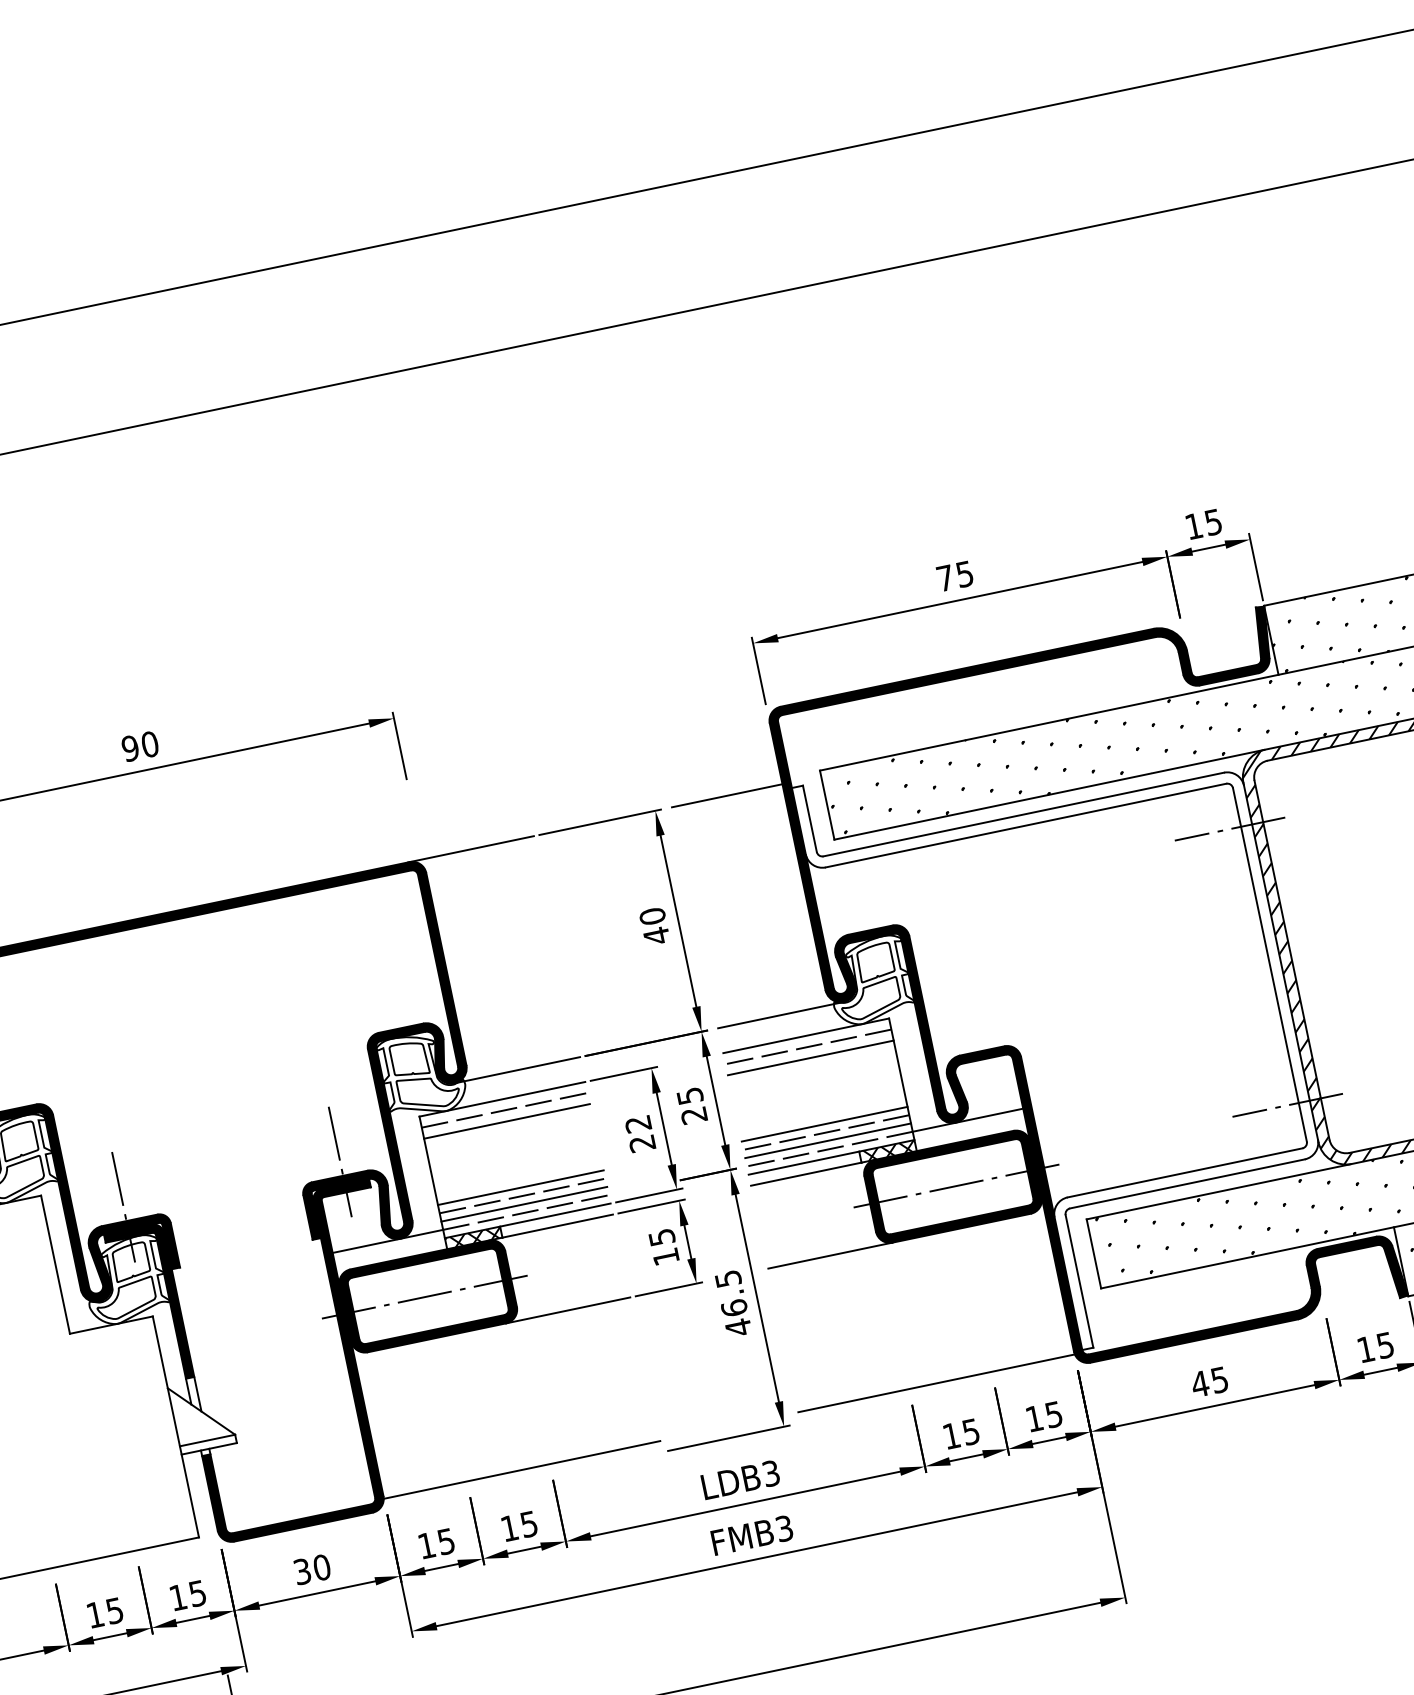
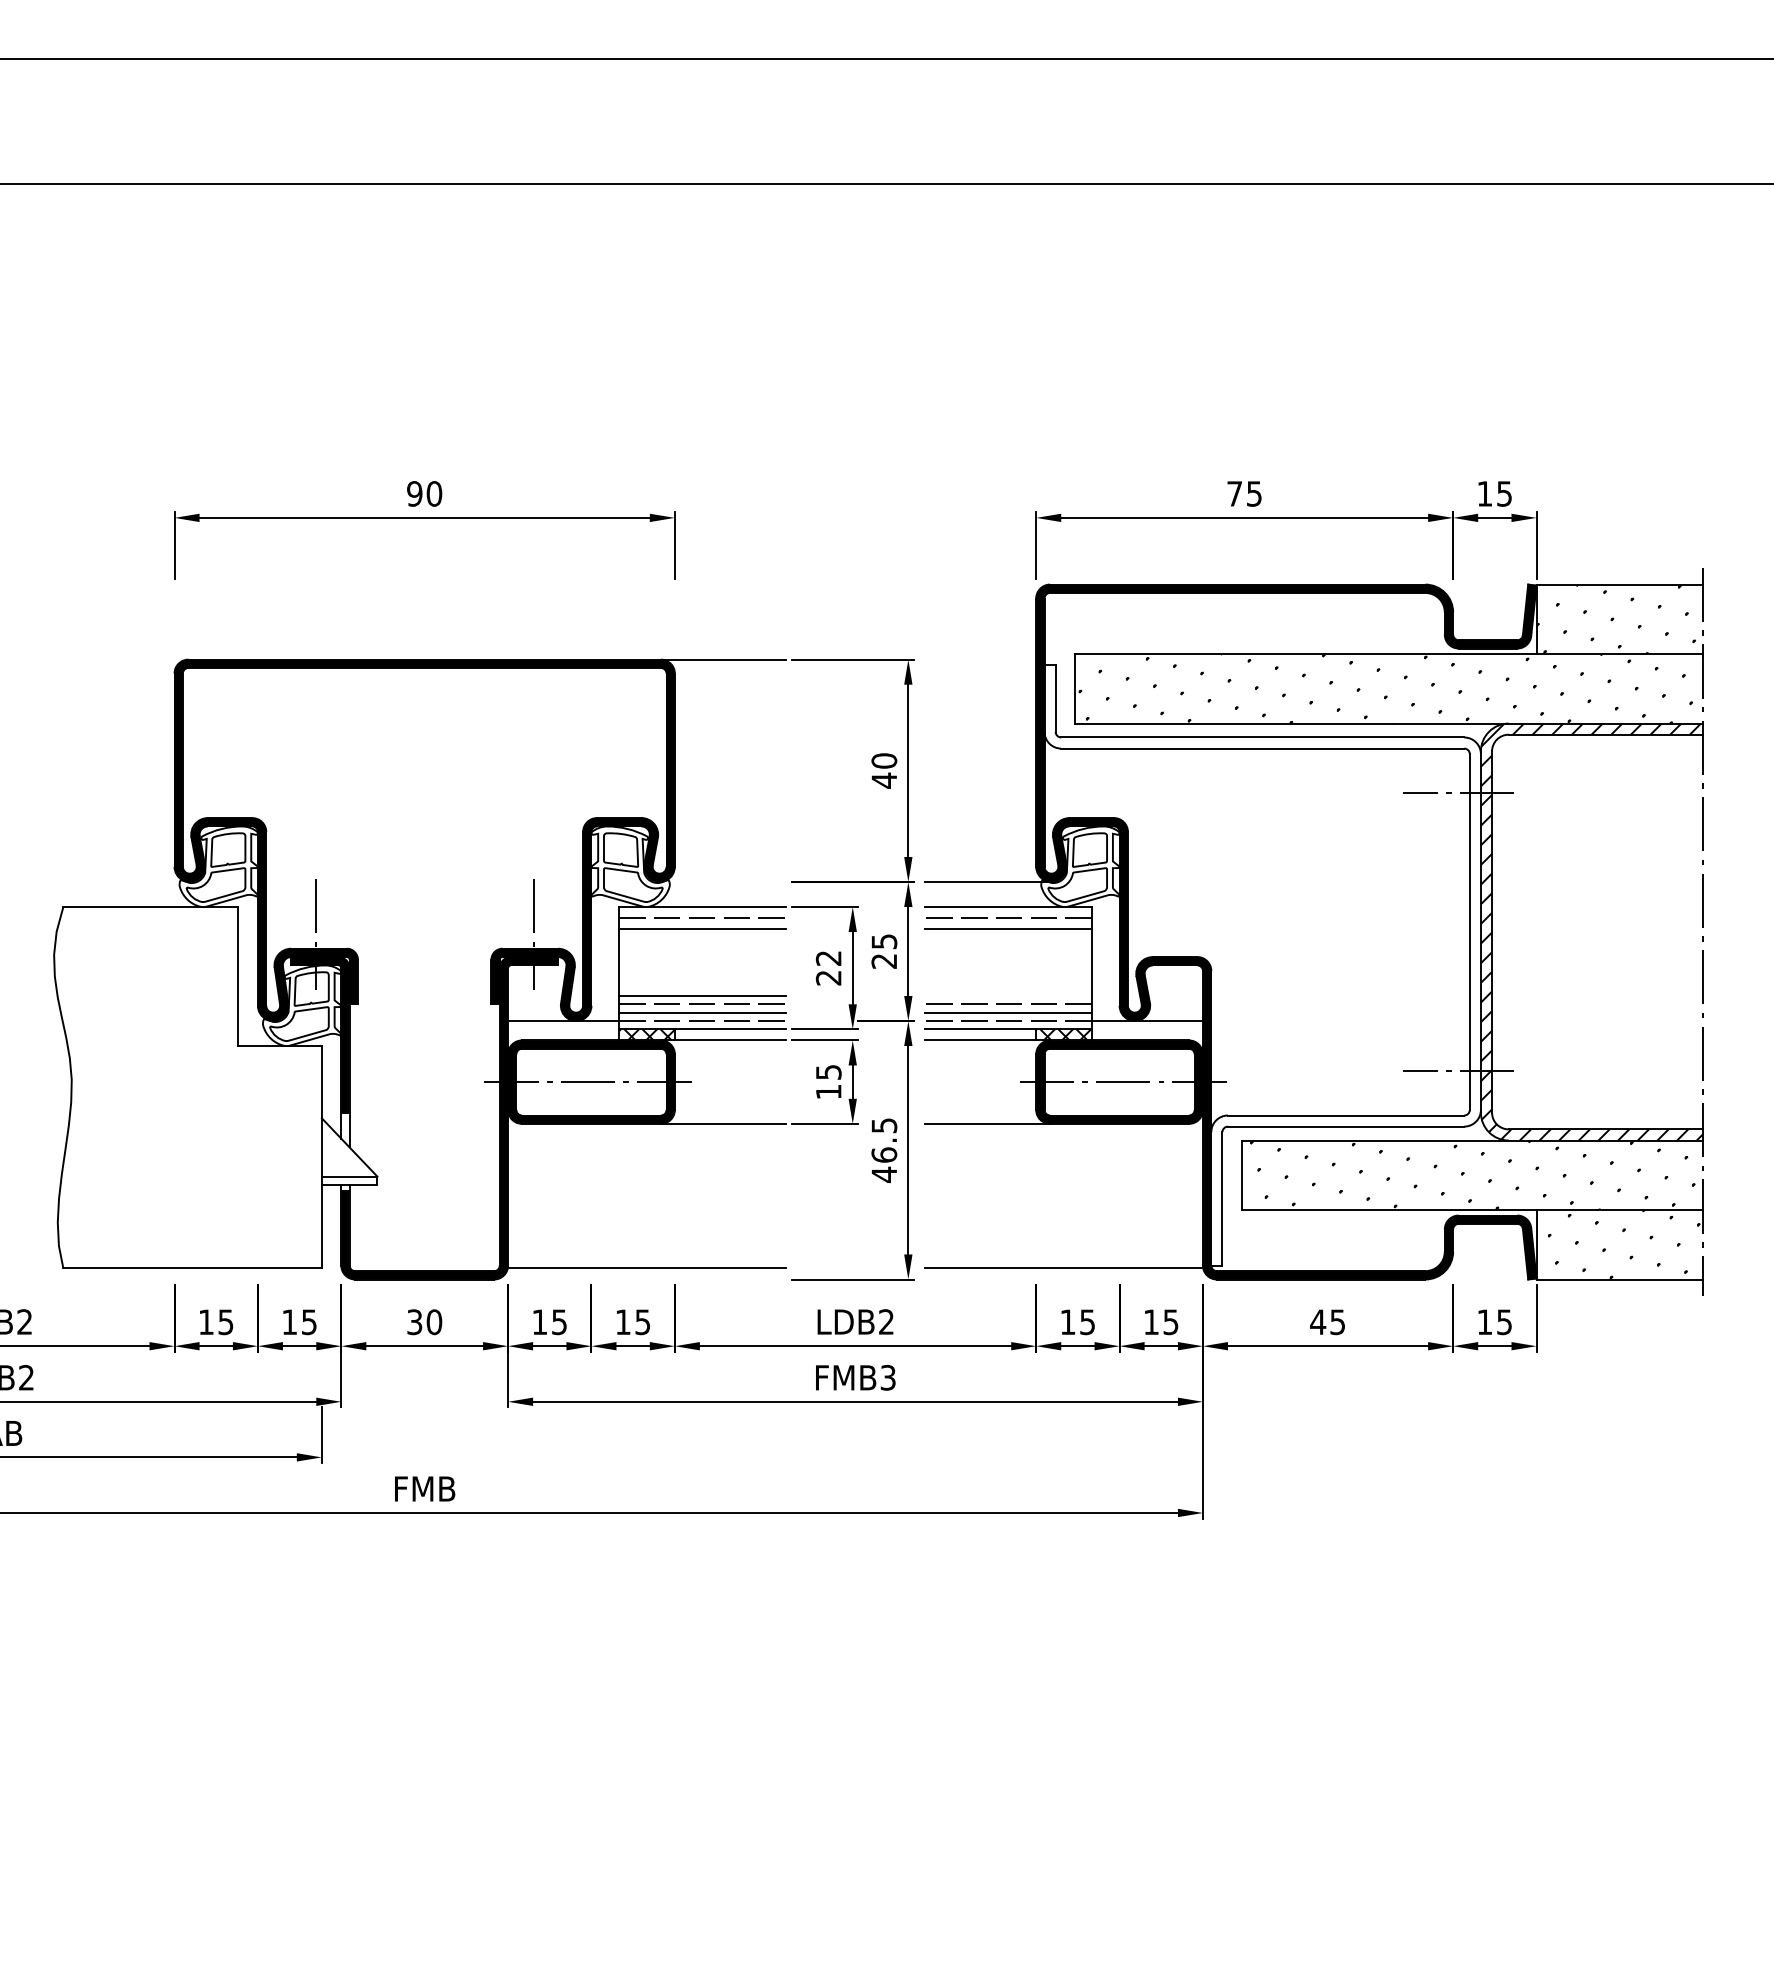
line: (727, 795) -> (980, 659), removed
line: (517, 1070) -> (722, 882), removed
line: (824, 1123) -> (1008, 995), removed
text: (771, 1473) -> (886, 1321), LDB3 -> LDB2

